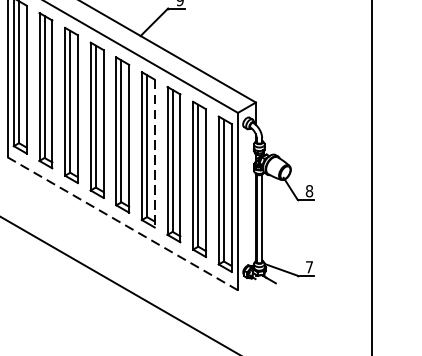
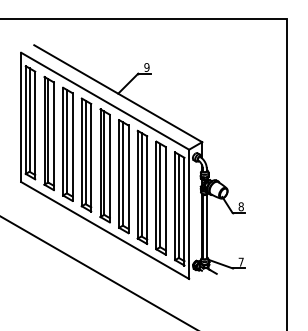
line: (154, 153) -> (128, 179), dashed -> solid
line: (123, 223) -> (105, 230), dashed -> solid

